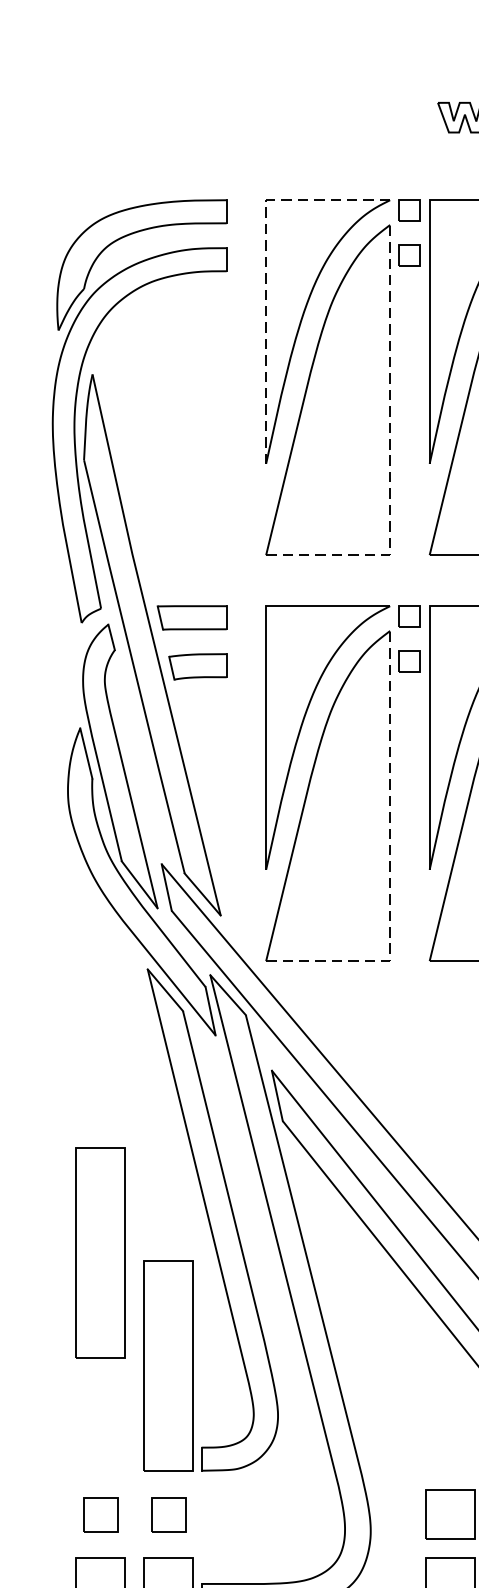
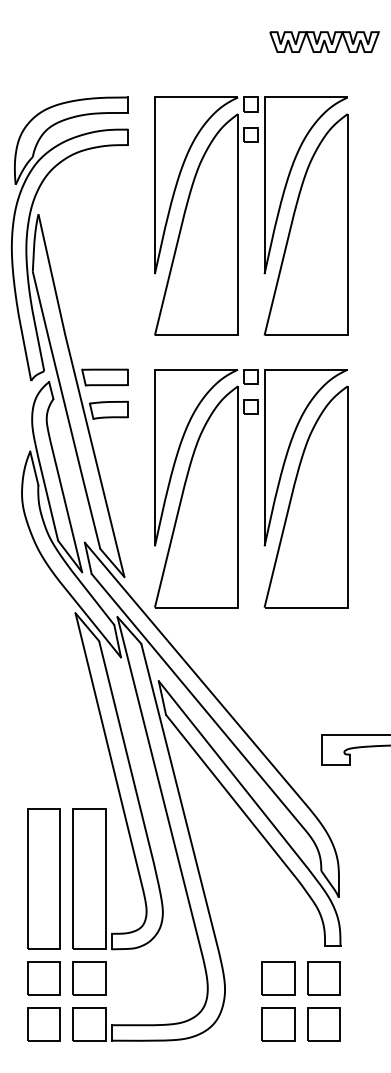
line: (265, 268) -> (154, 143), dashed -> solid
line: (390, 452) -> (238, 266), dashed -> solid
line: (390, 858) -> (238, 538), dashed -> solid
part: (100, 1251) -> (43, 878), moved
part: (100, 1514) -> (43, 978), size x1.43
part: (168, 1514) -> (89, 978), size x1.43

